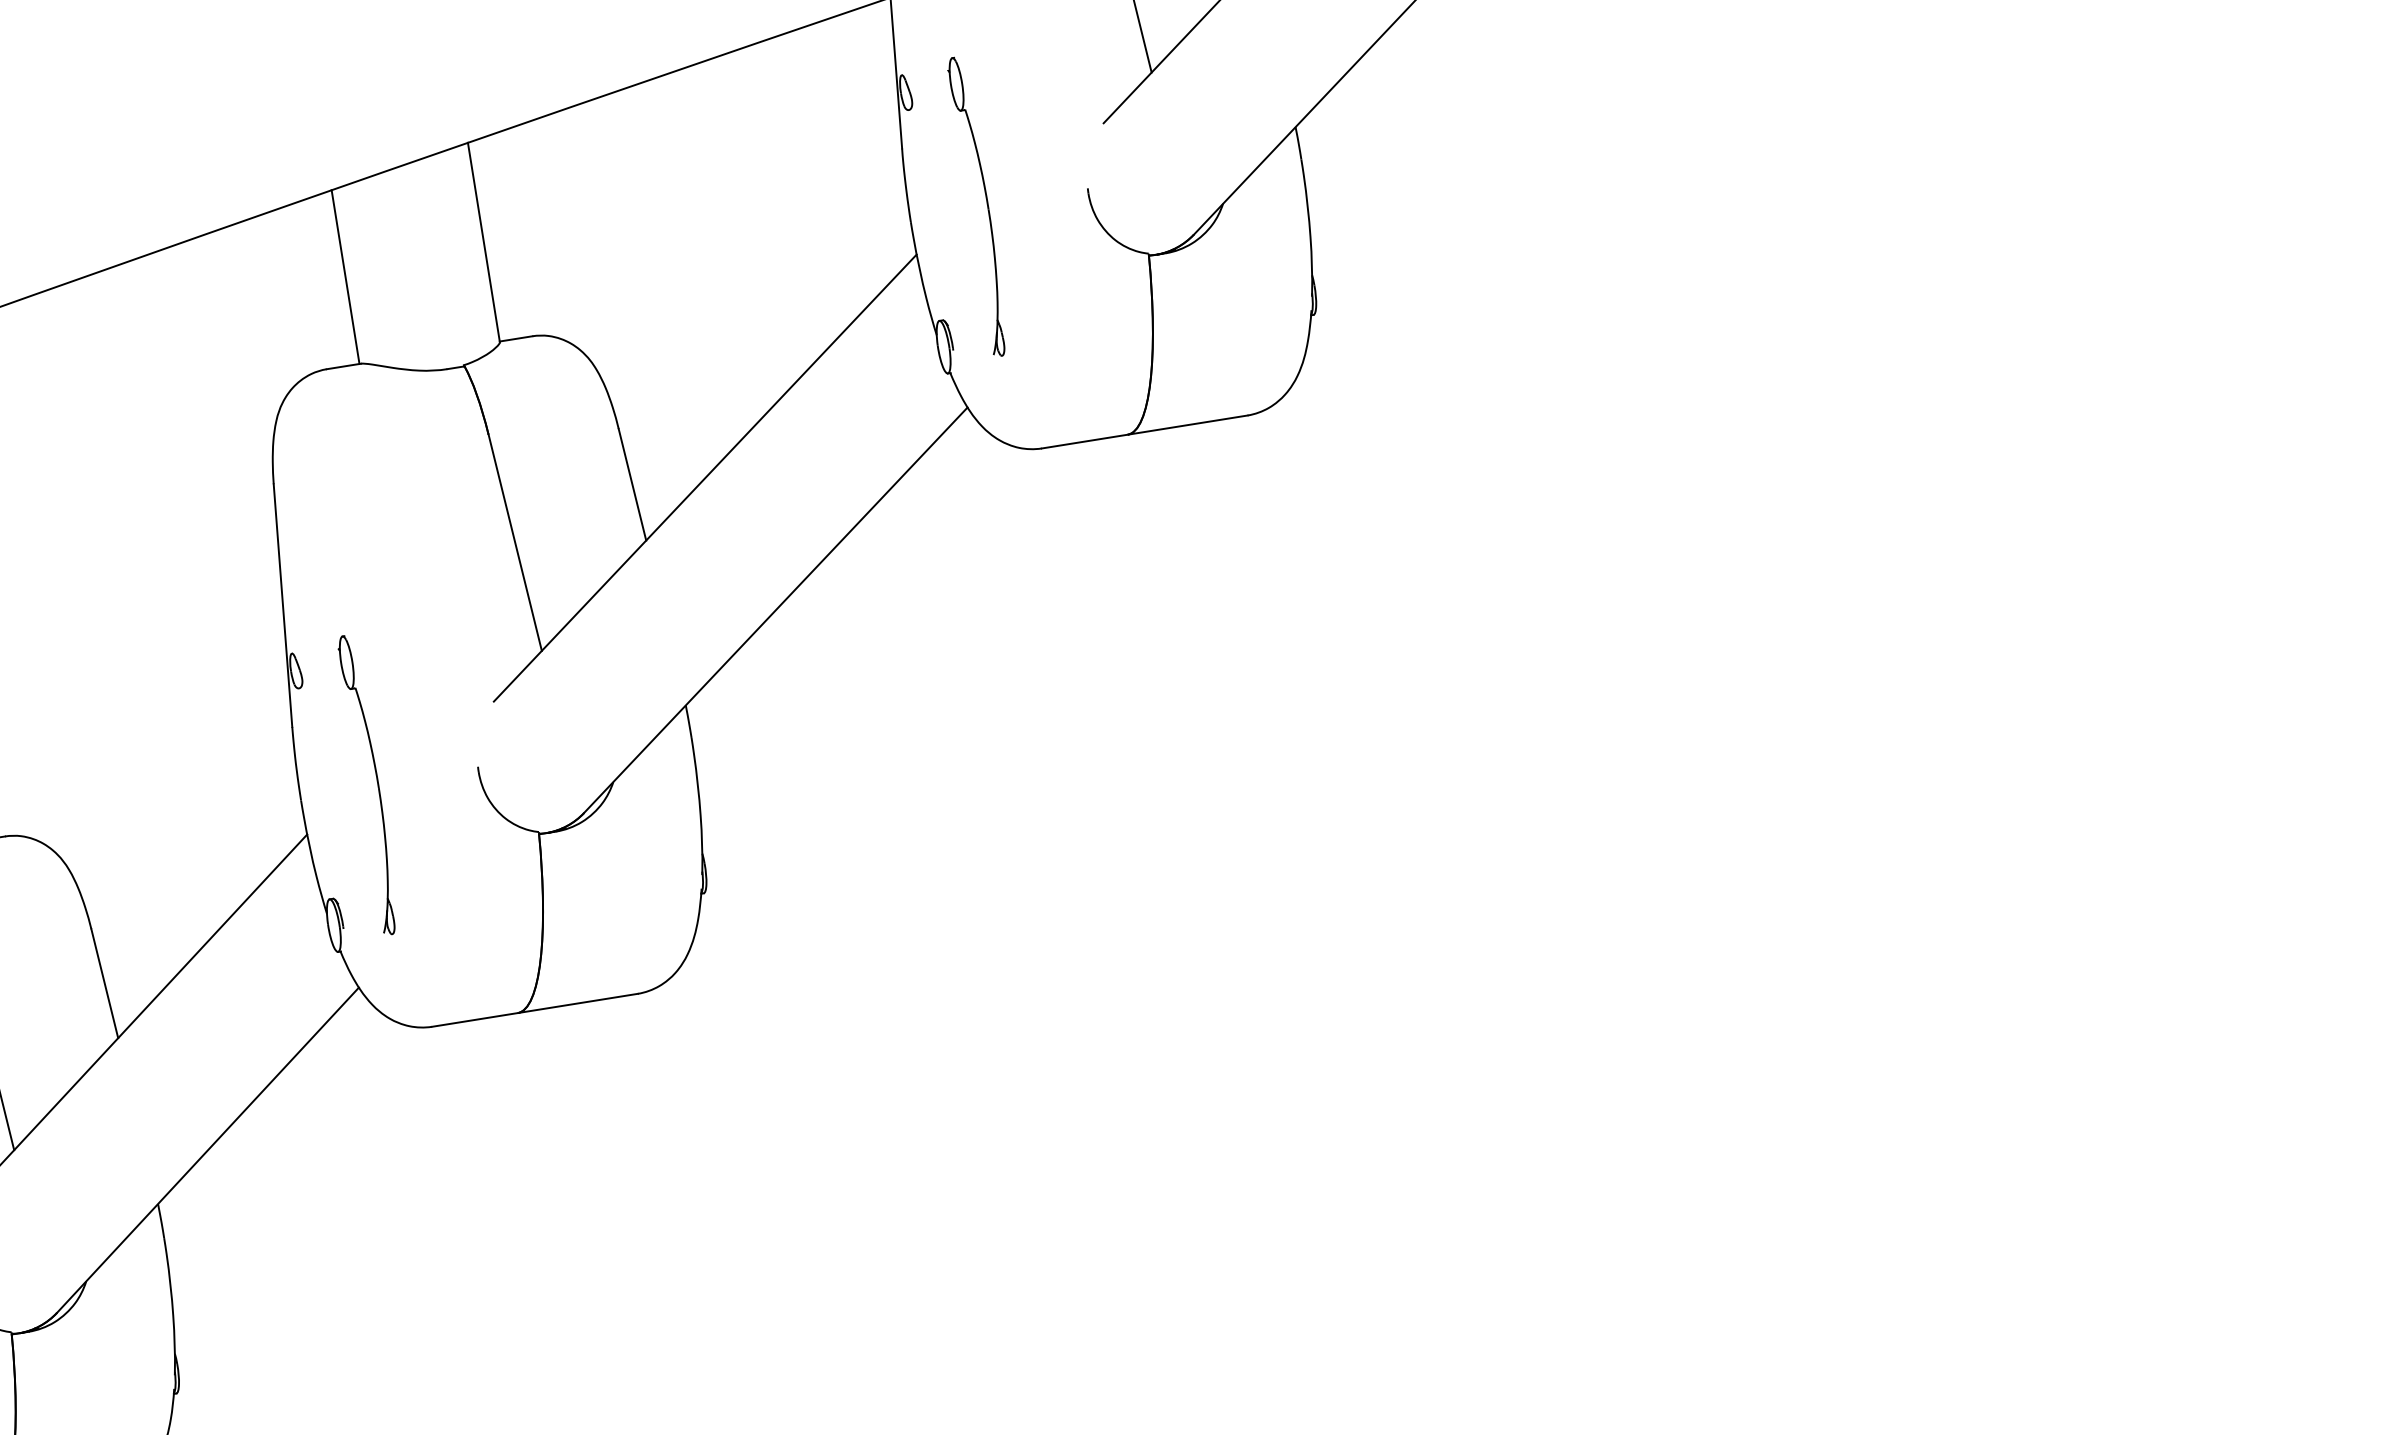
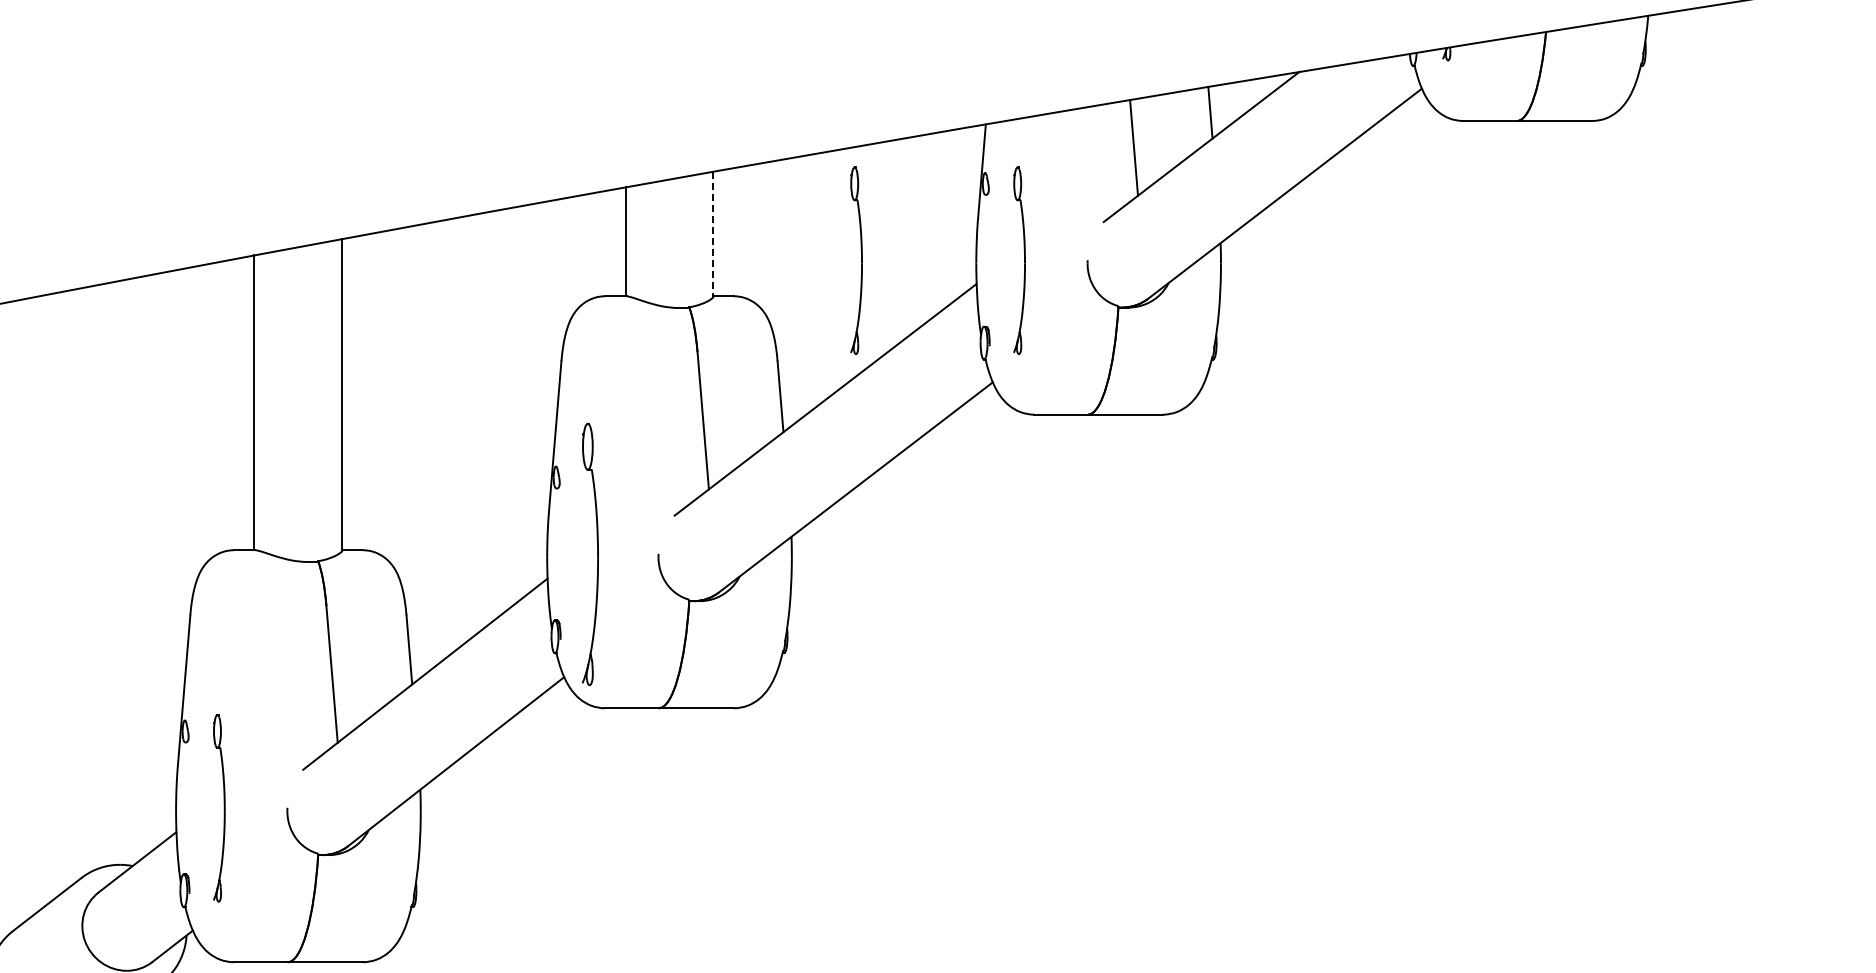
line: (484, 242) -> (713, 234), solid -> dashed
part: (718, 247) -> (856, 260), added
part: (369, 785) -> (590, 554), size x1.4

